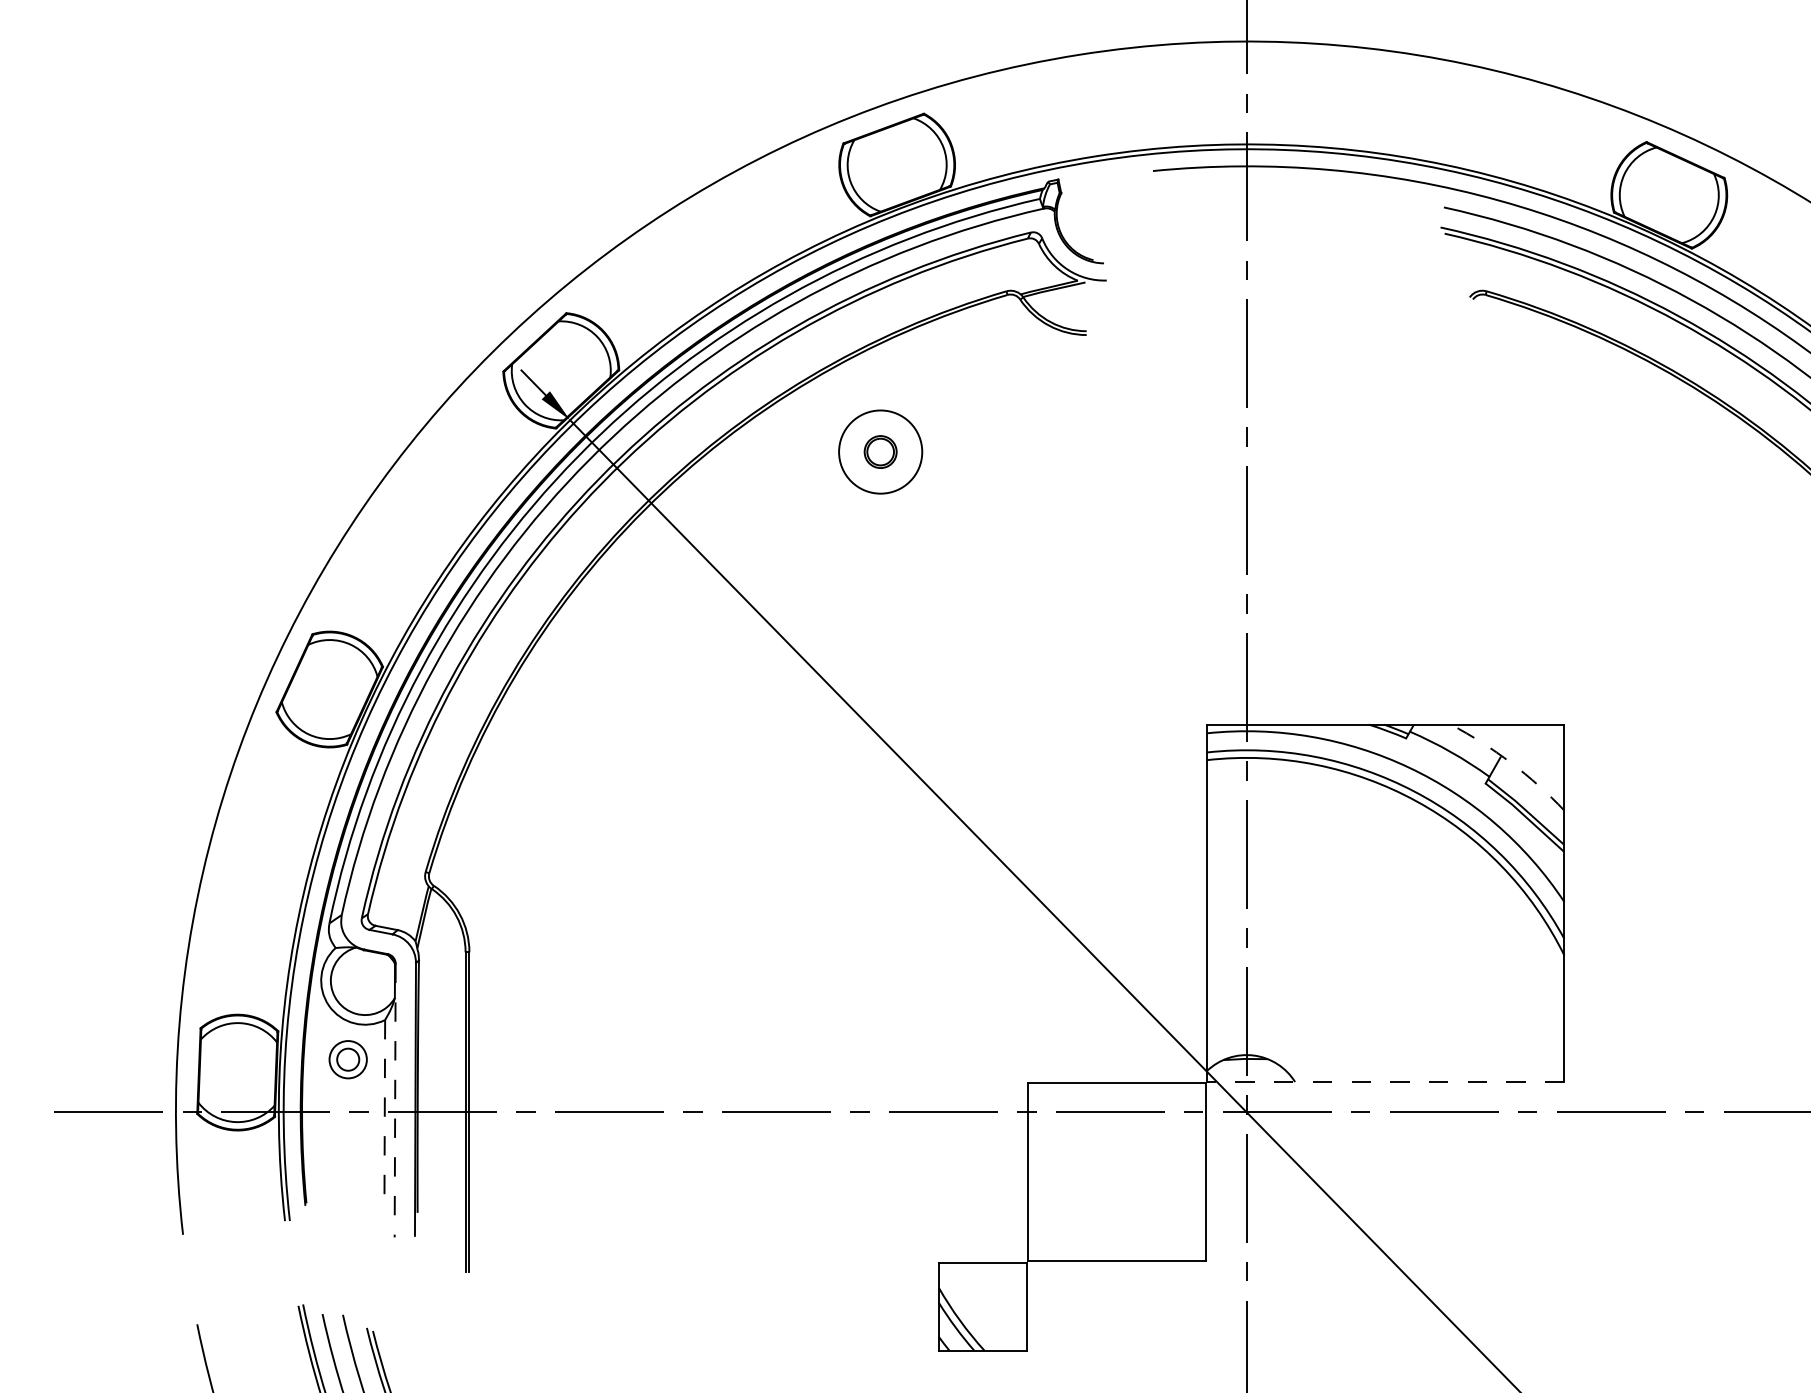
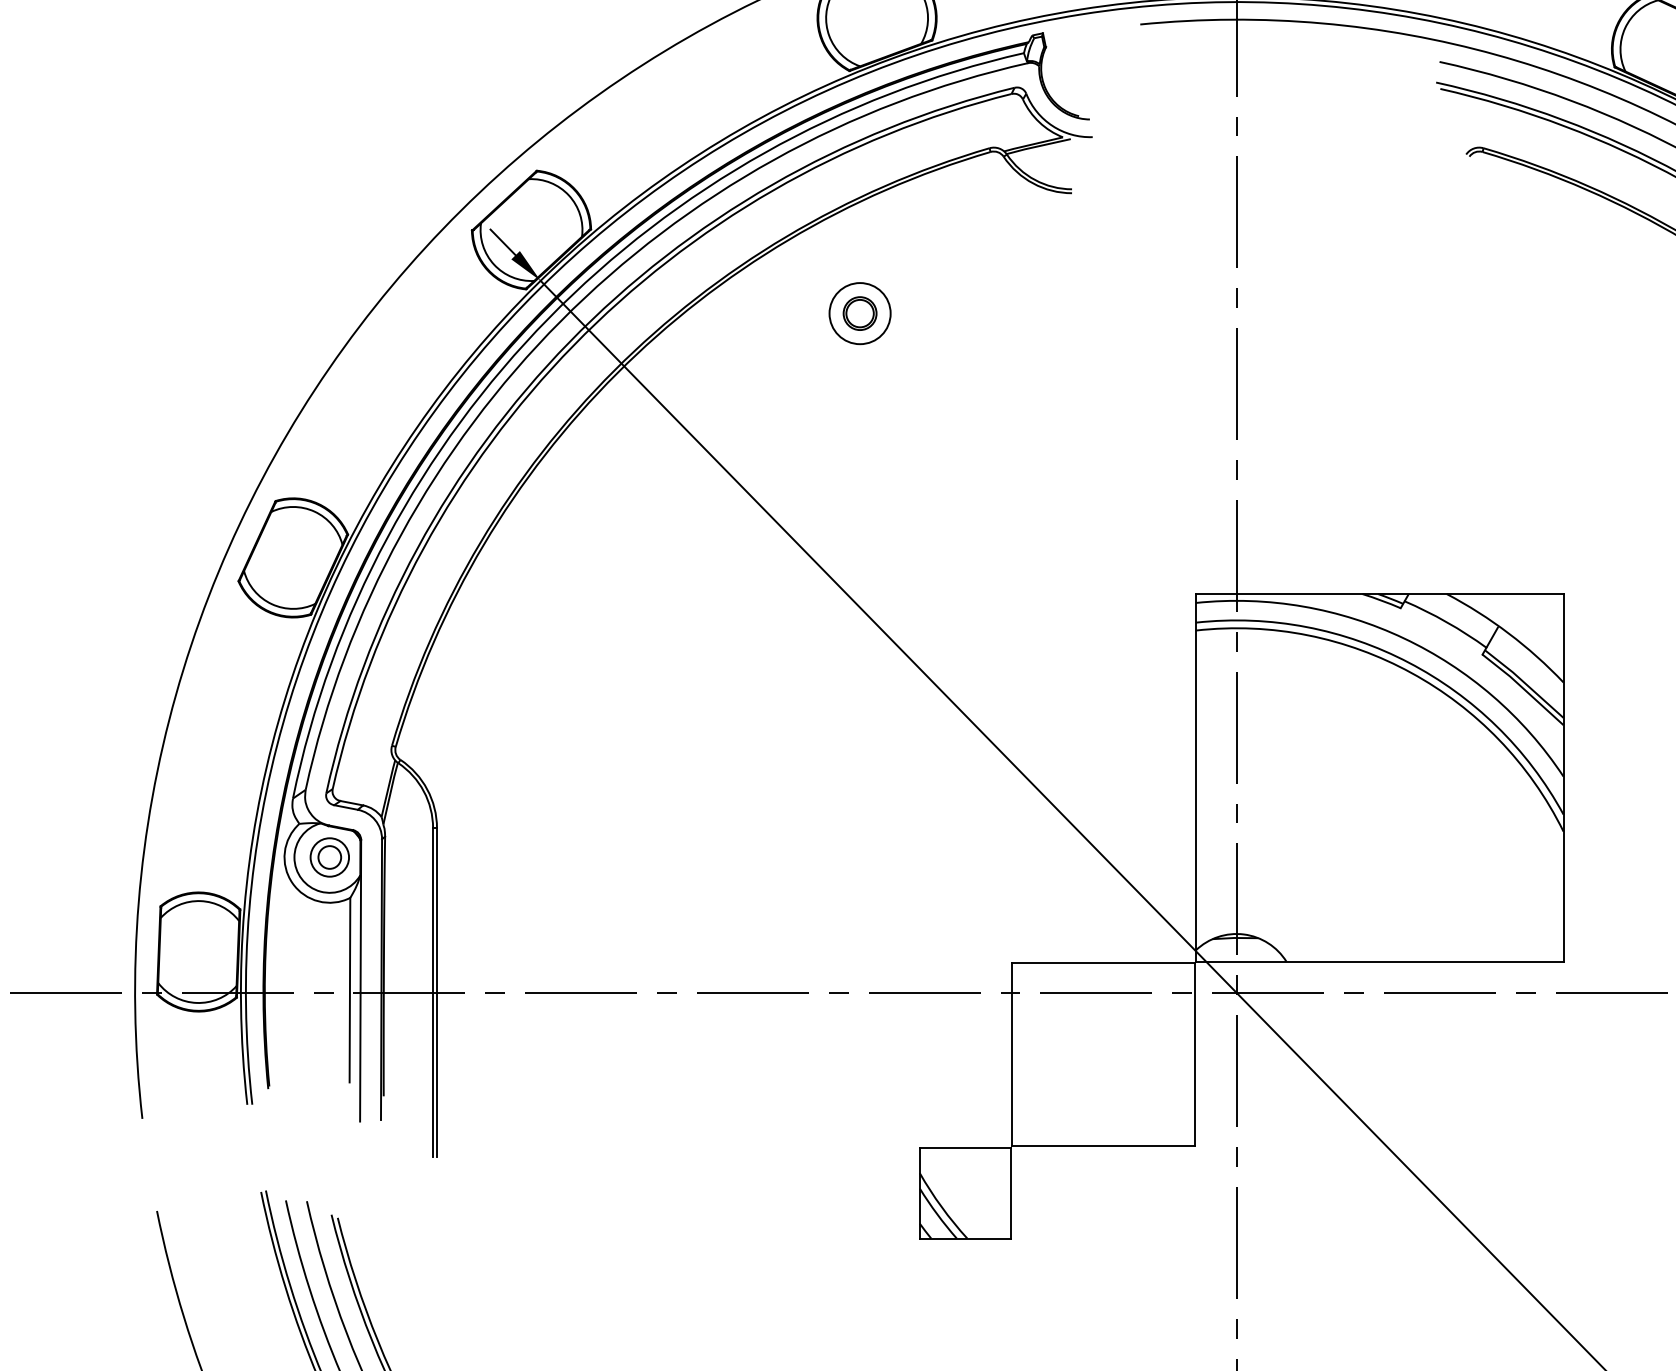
circle: (880, 451) -> (859, 313), size x0.71
arc: (1511, 762) -> (1509, 632), dashed -> solid
part: (347, 1059) -> (329, 857), moved
line: (1385, 1082) -> (1379, 962), dashed -> solid
line: (395, 1100) -> (360, 980), dashed -> solid
line: (384, 1109) -> (349, 989), dashed -> solid

